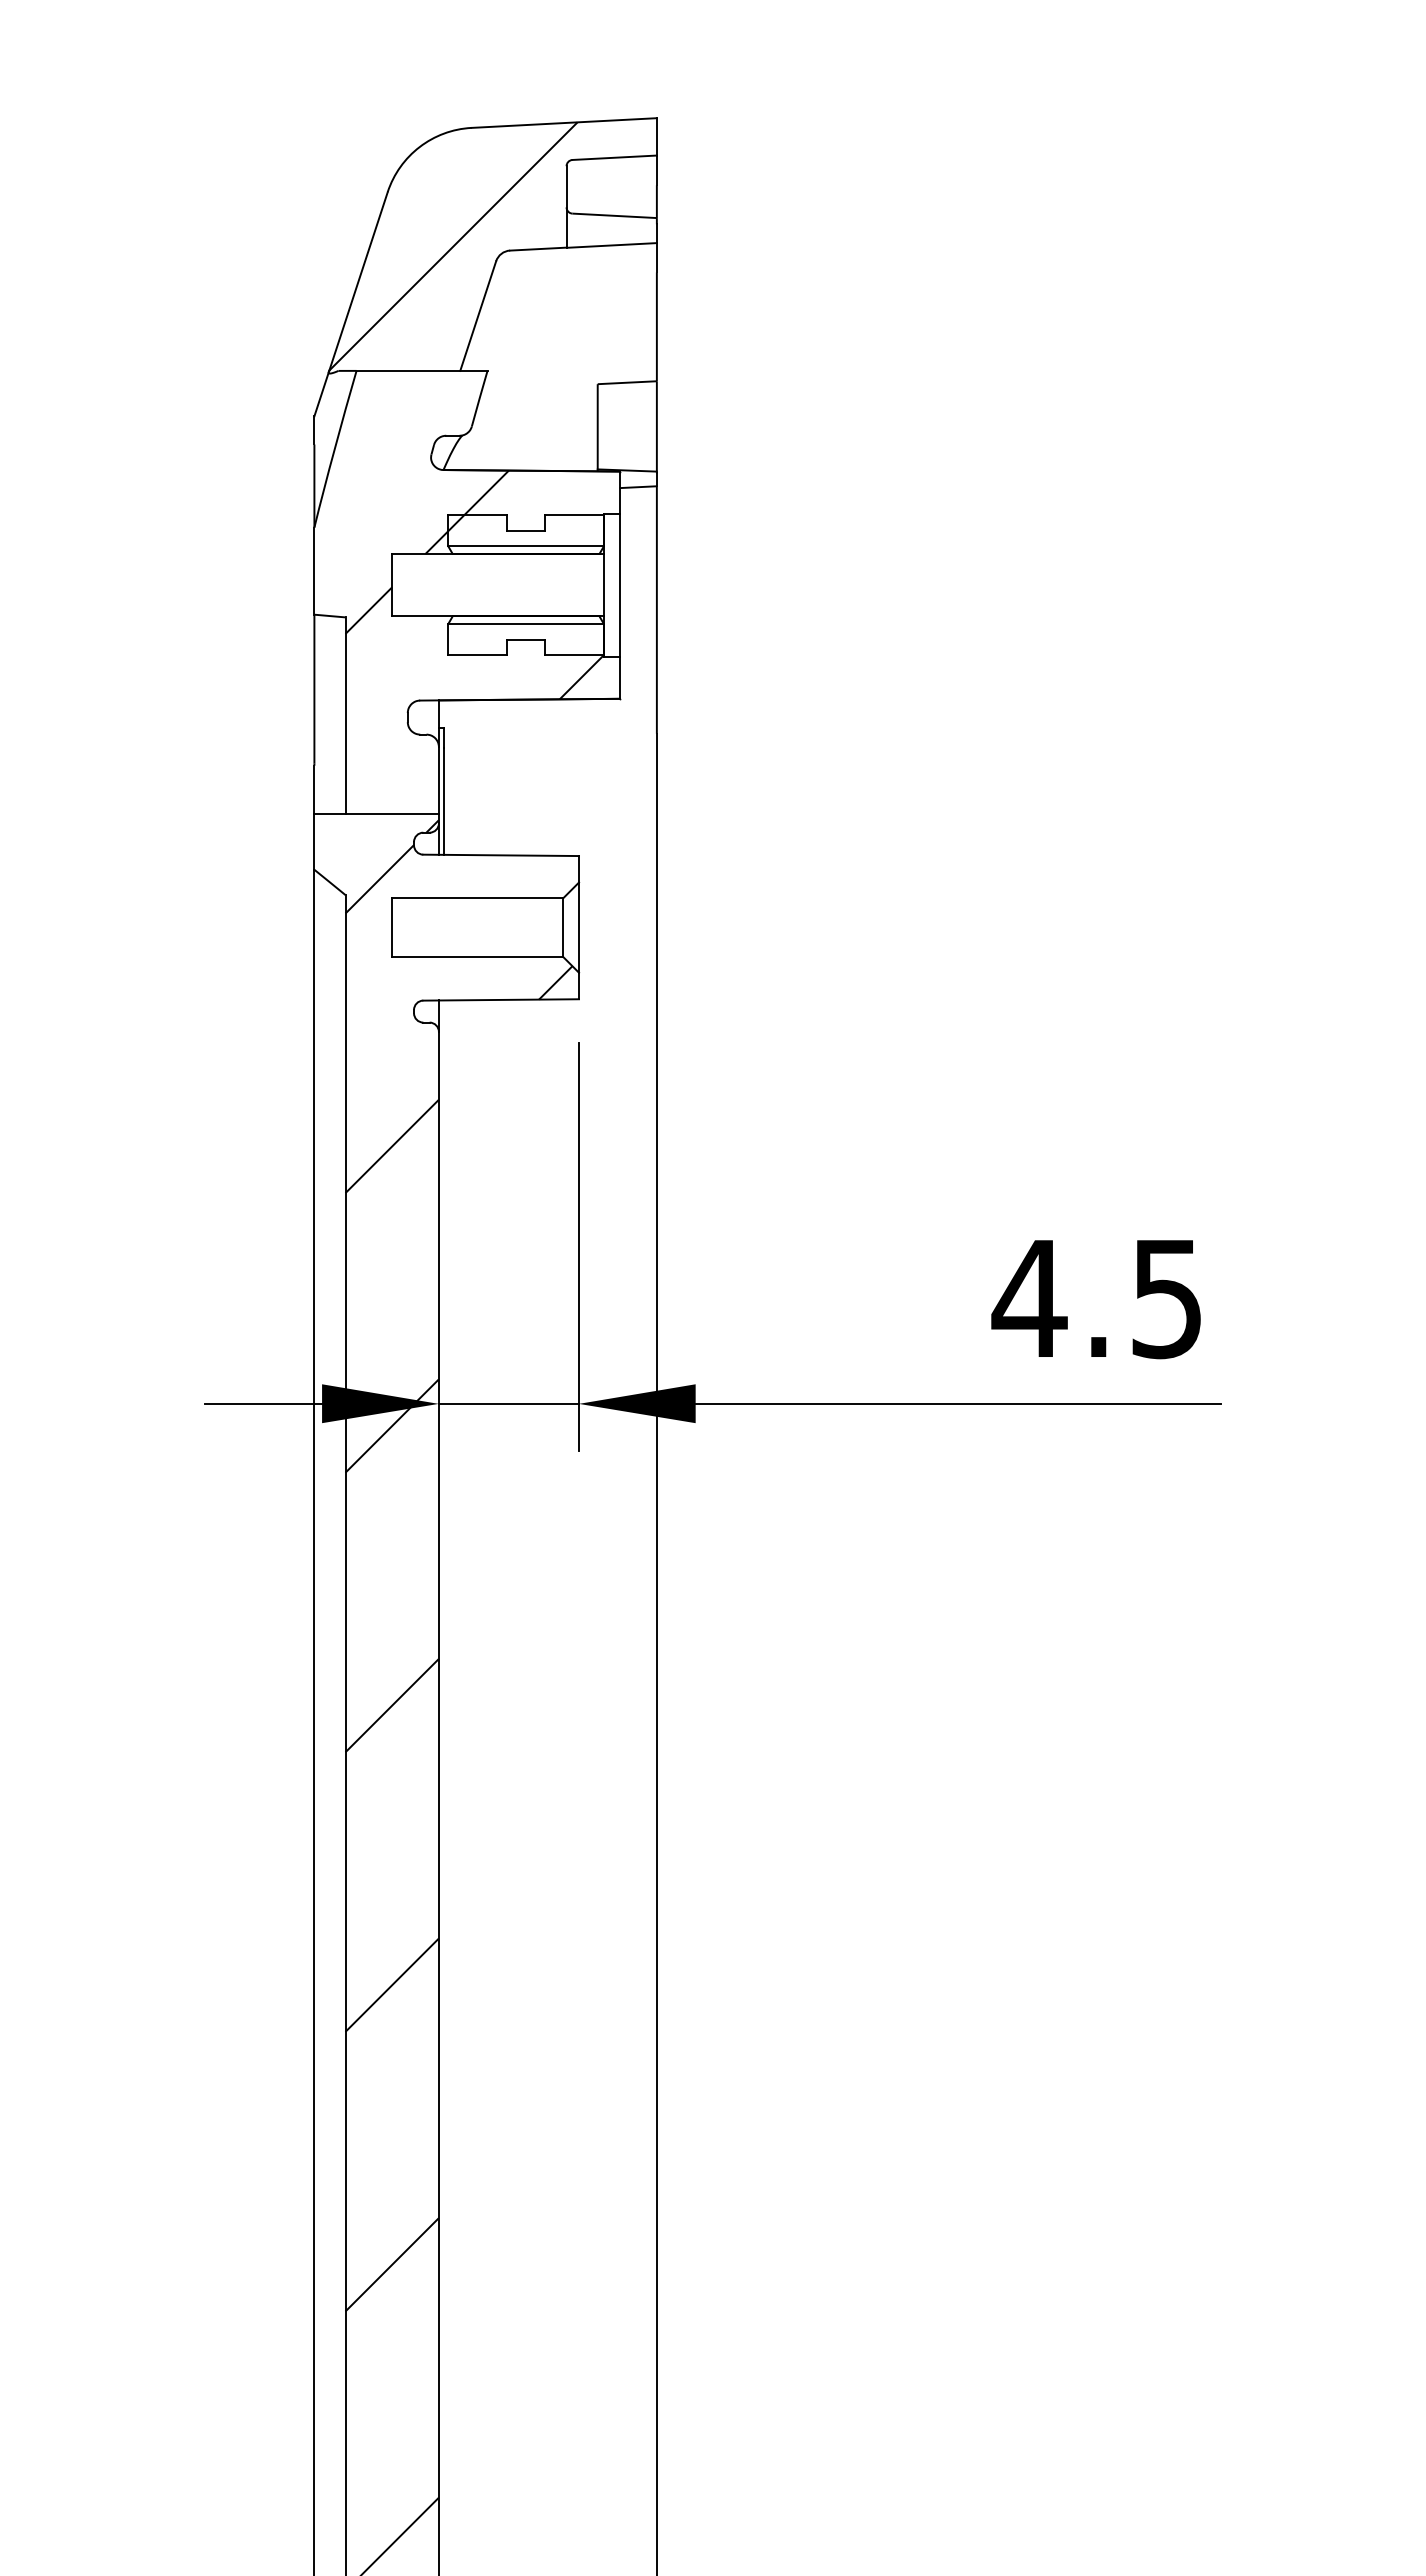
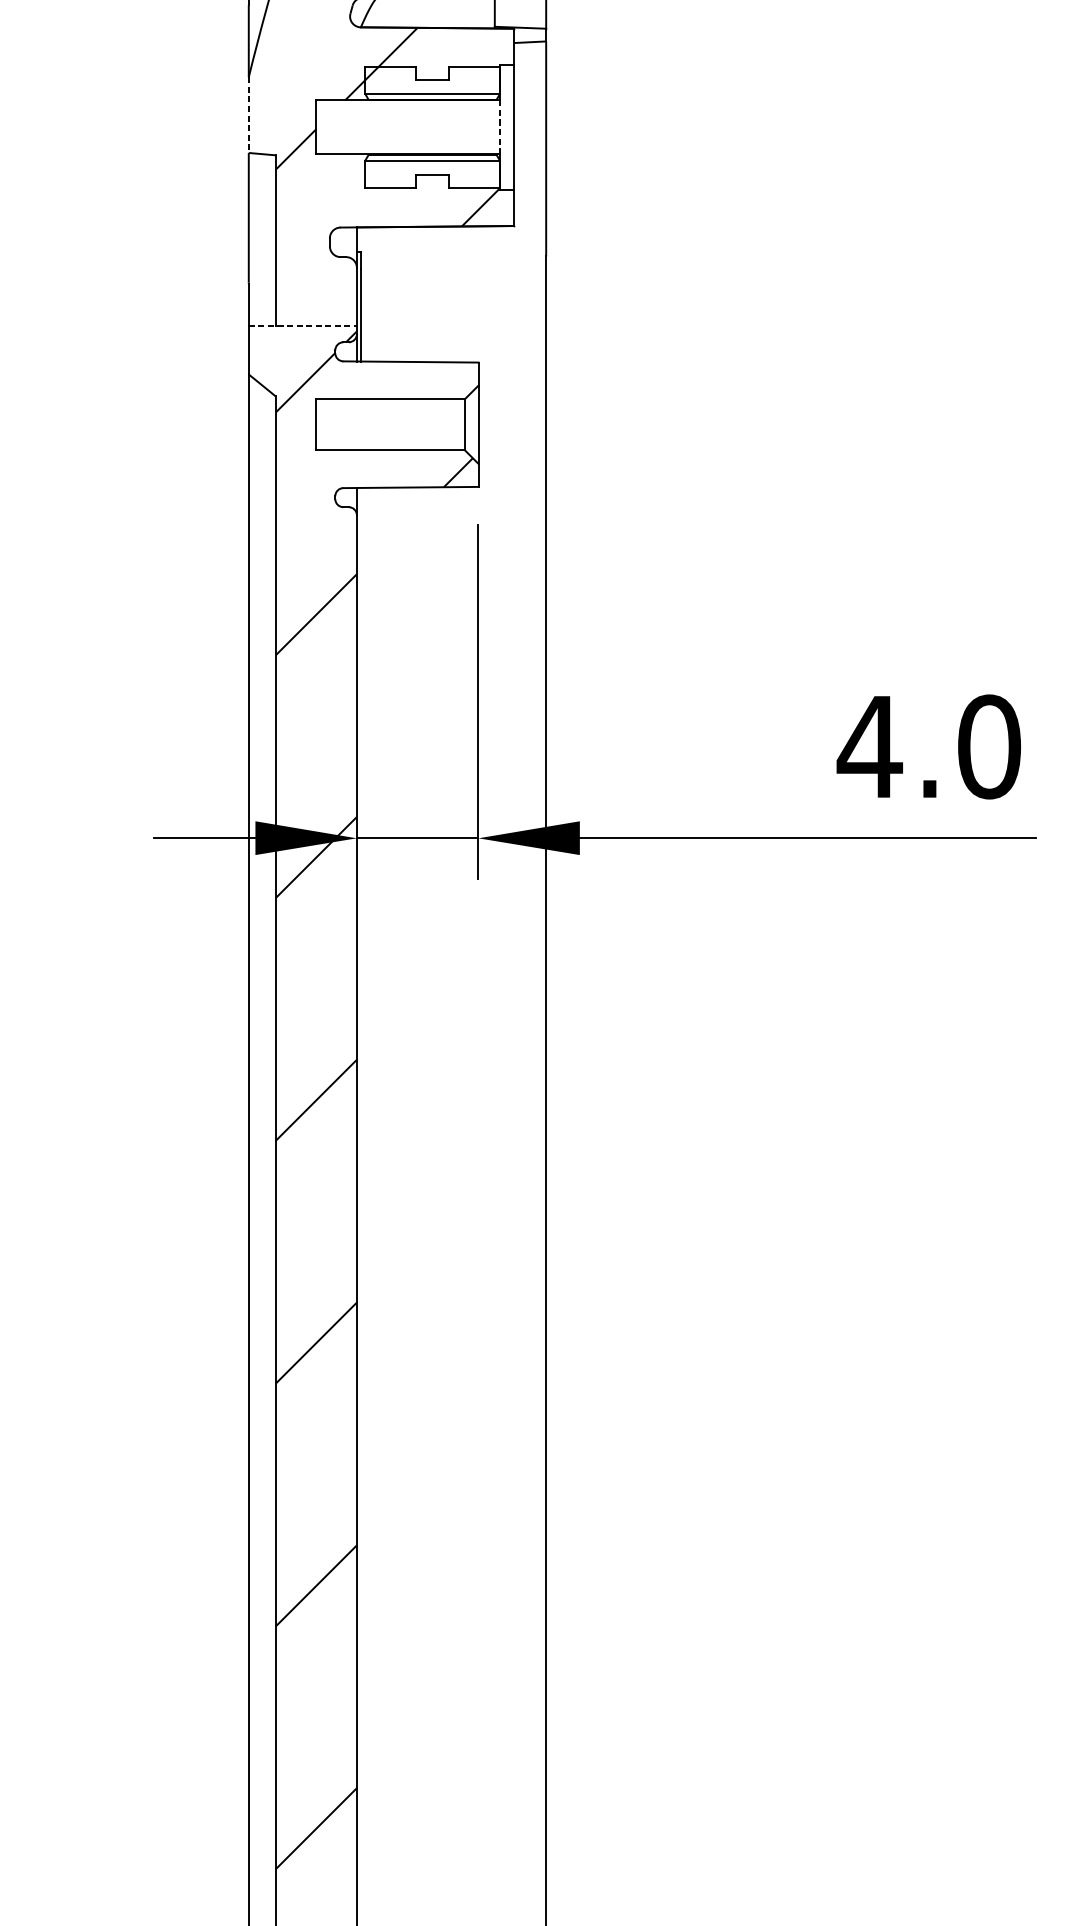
line: (314, 571) -> (248, 115), solid -> dashed
line: (603, 585) -> (499, 127), solid -> dashed
line: (377, 813) -> (303, 325), solid -> dashed
text: (1167, 1298) -> (989, 746), 4.5 -> 4.0

